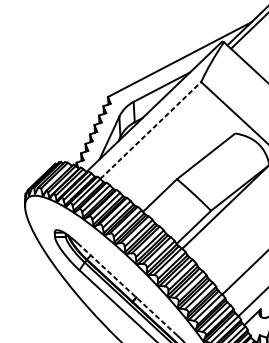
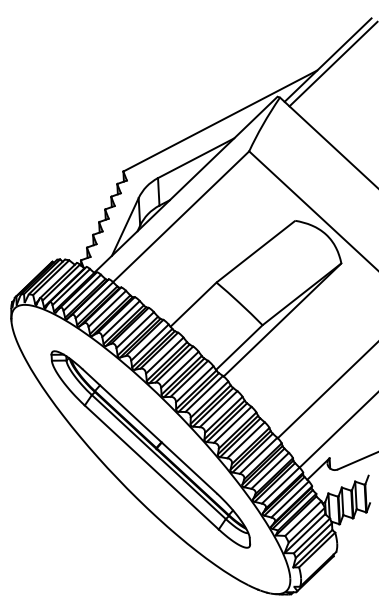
line: (151, 130) -> (181, 216), dashed -> solid
line: (127, 289) -> (149, 431), dashed -> solid

